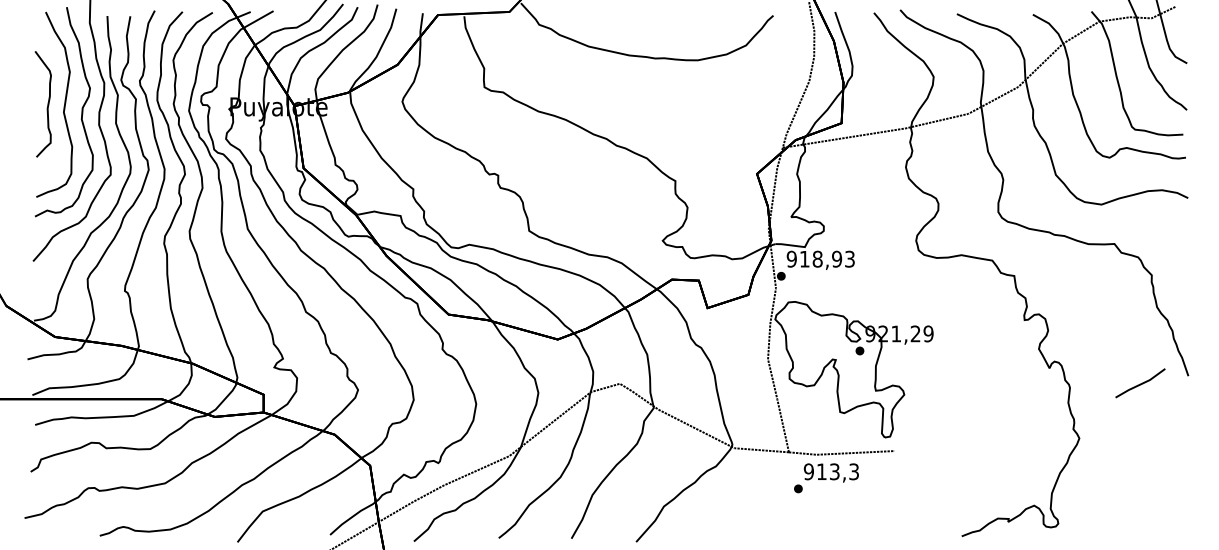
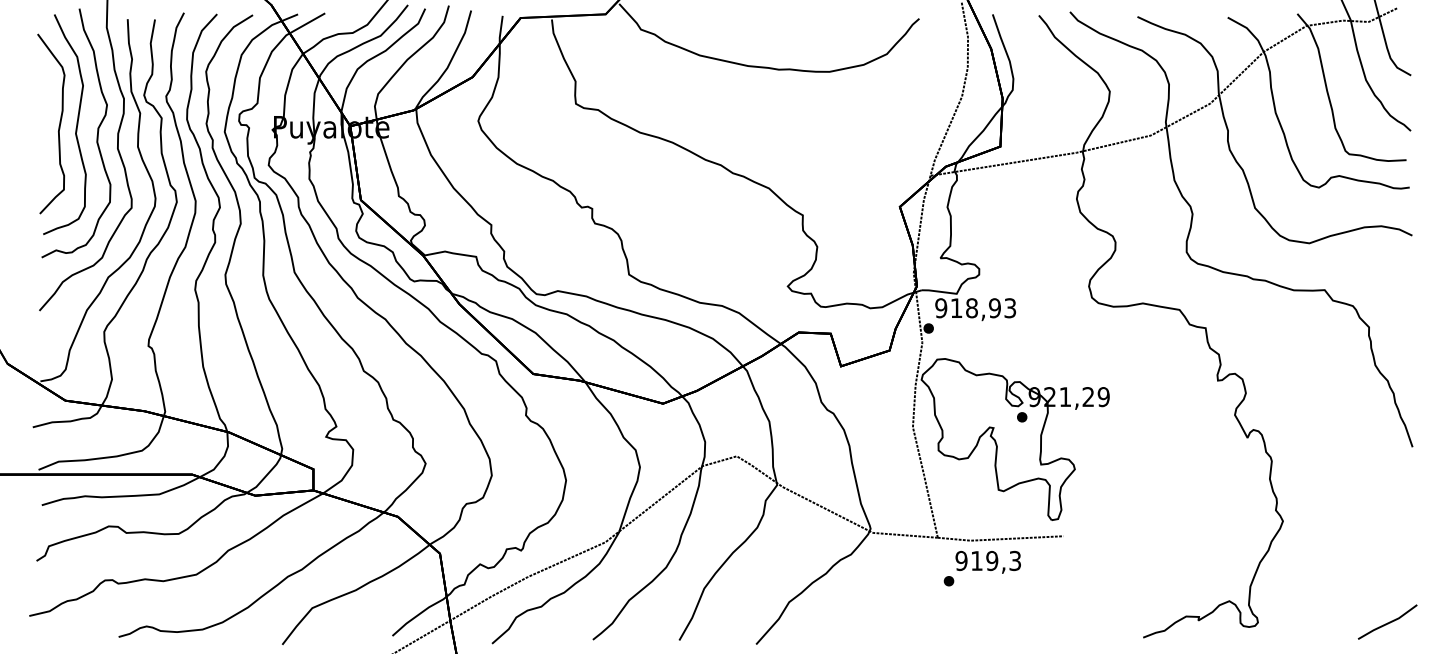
part: (43, 104) -> (51, 124), size x1.43
line: (1140, 383) -> (1387, 622), moved
text: (834, 471) -> (991, 560), 913,3 -> 919,3

